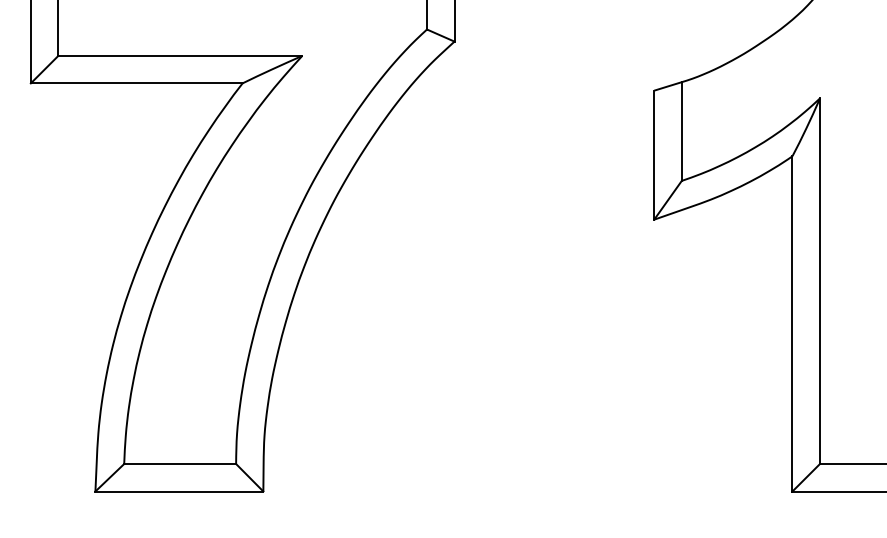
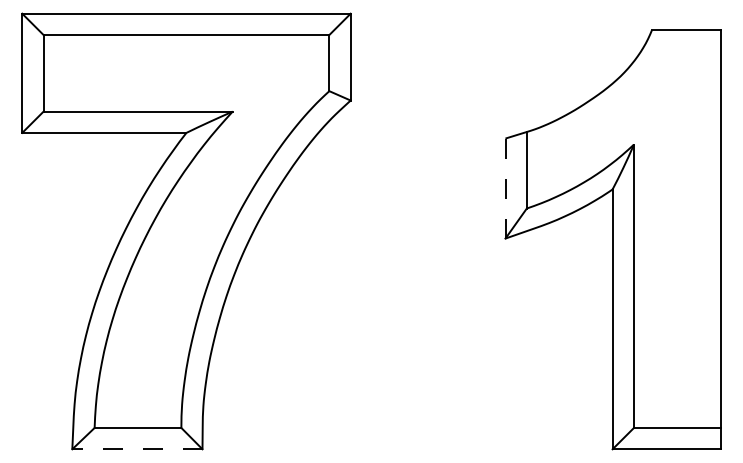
line: (654, 155) -> (505, 188), solid -> dashed
line: (178, 491) -> (136, 449), solid -> dashed

